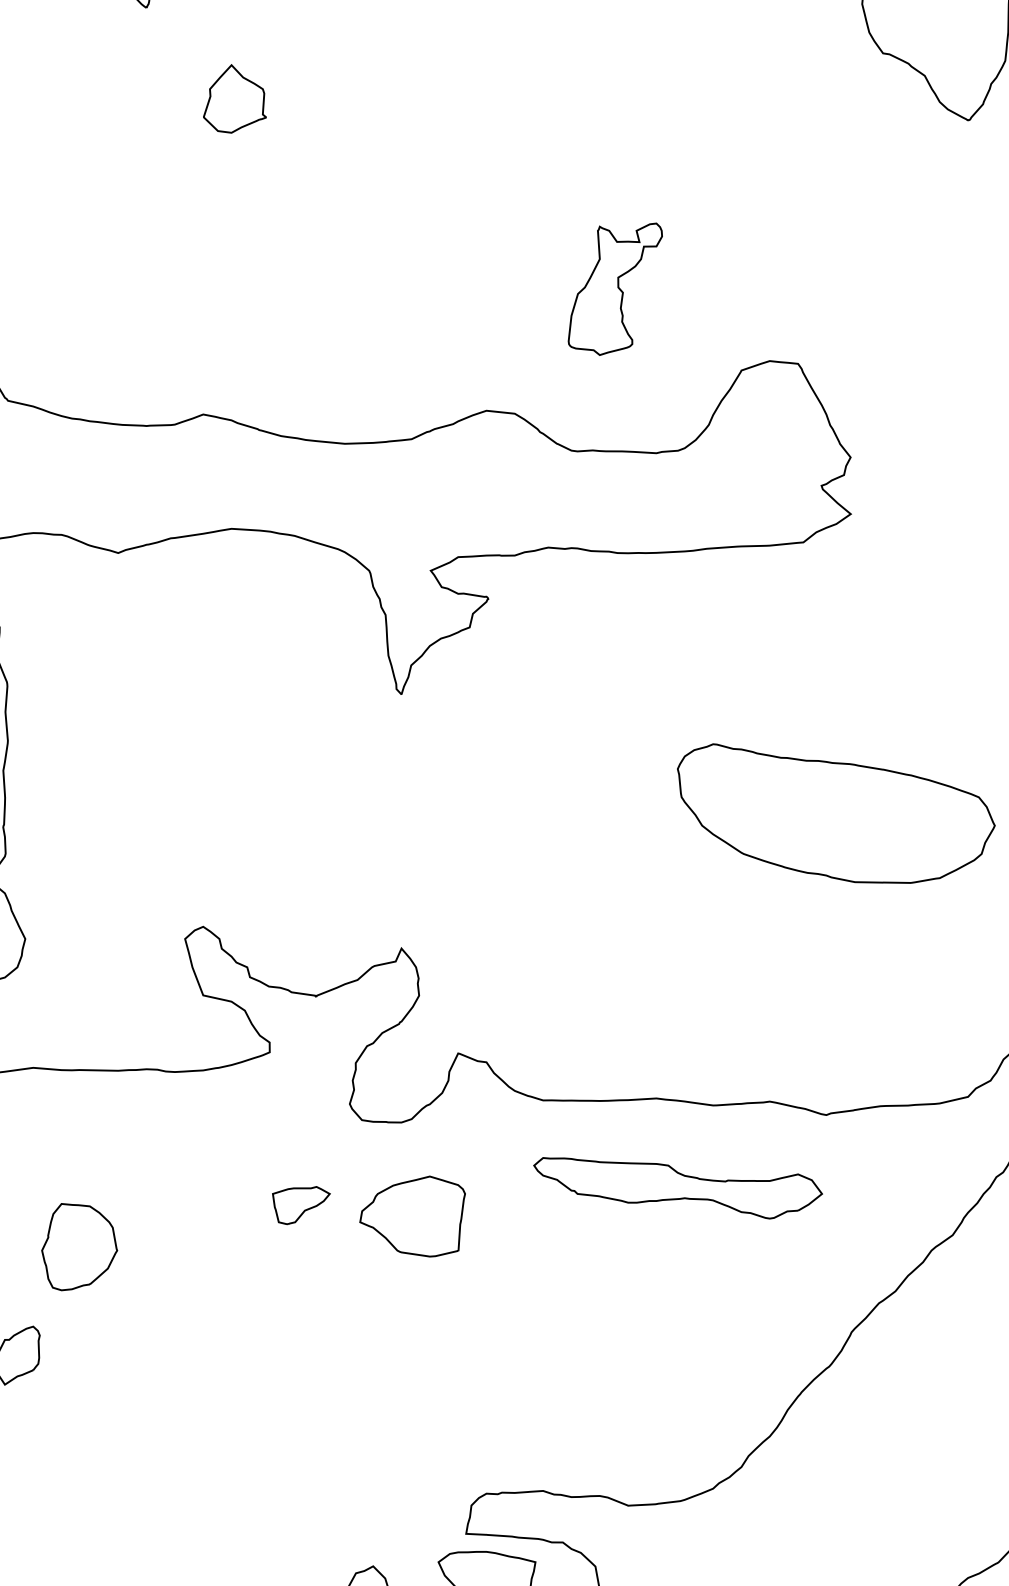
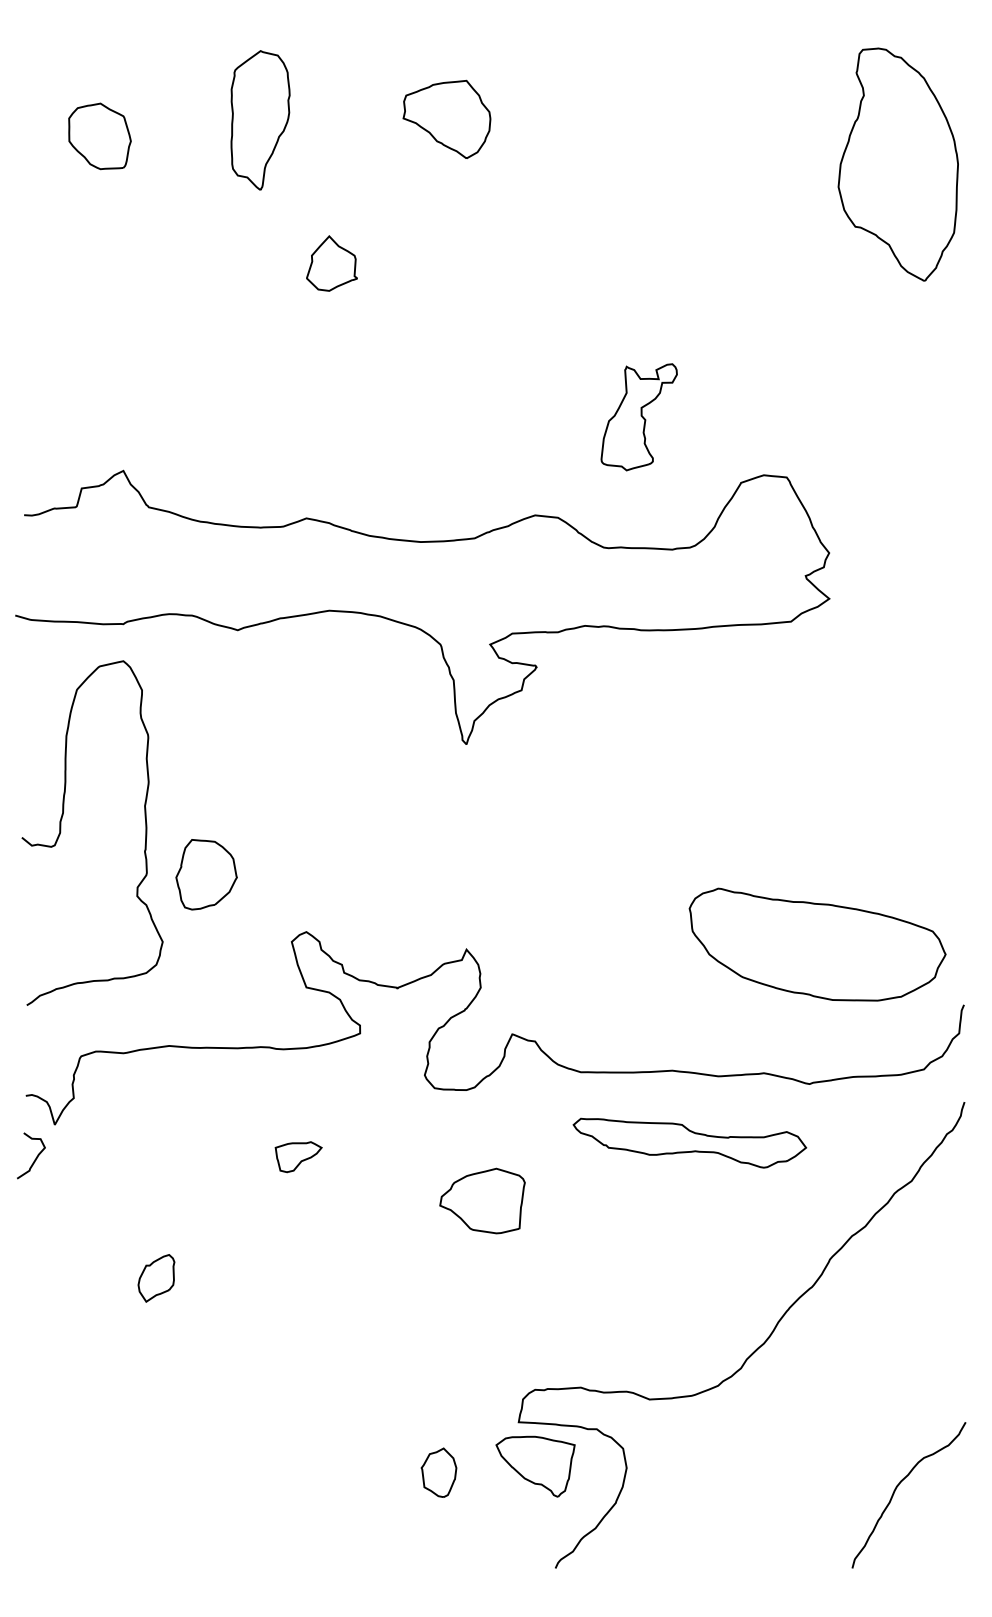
part: (836, 813) -> (817, 944), moved
part: (301, 1205) -> (298, 1157), moved
part: (412, 1215) -> (482, 1200), moved
part: (79, 1246) -> (206, 874), moved

